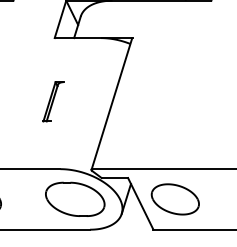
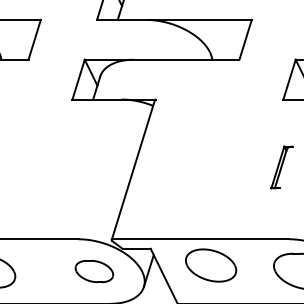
part: (52, 101) -> (70, 167), removed
part: (75, 199) -> (94, 271), size x0.6
part: (175, 199) -> (211, 265), moved

